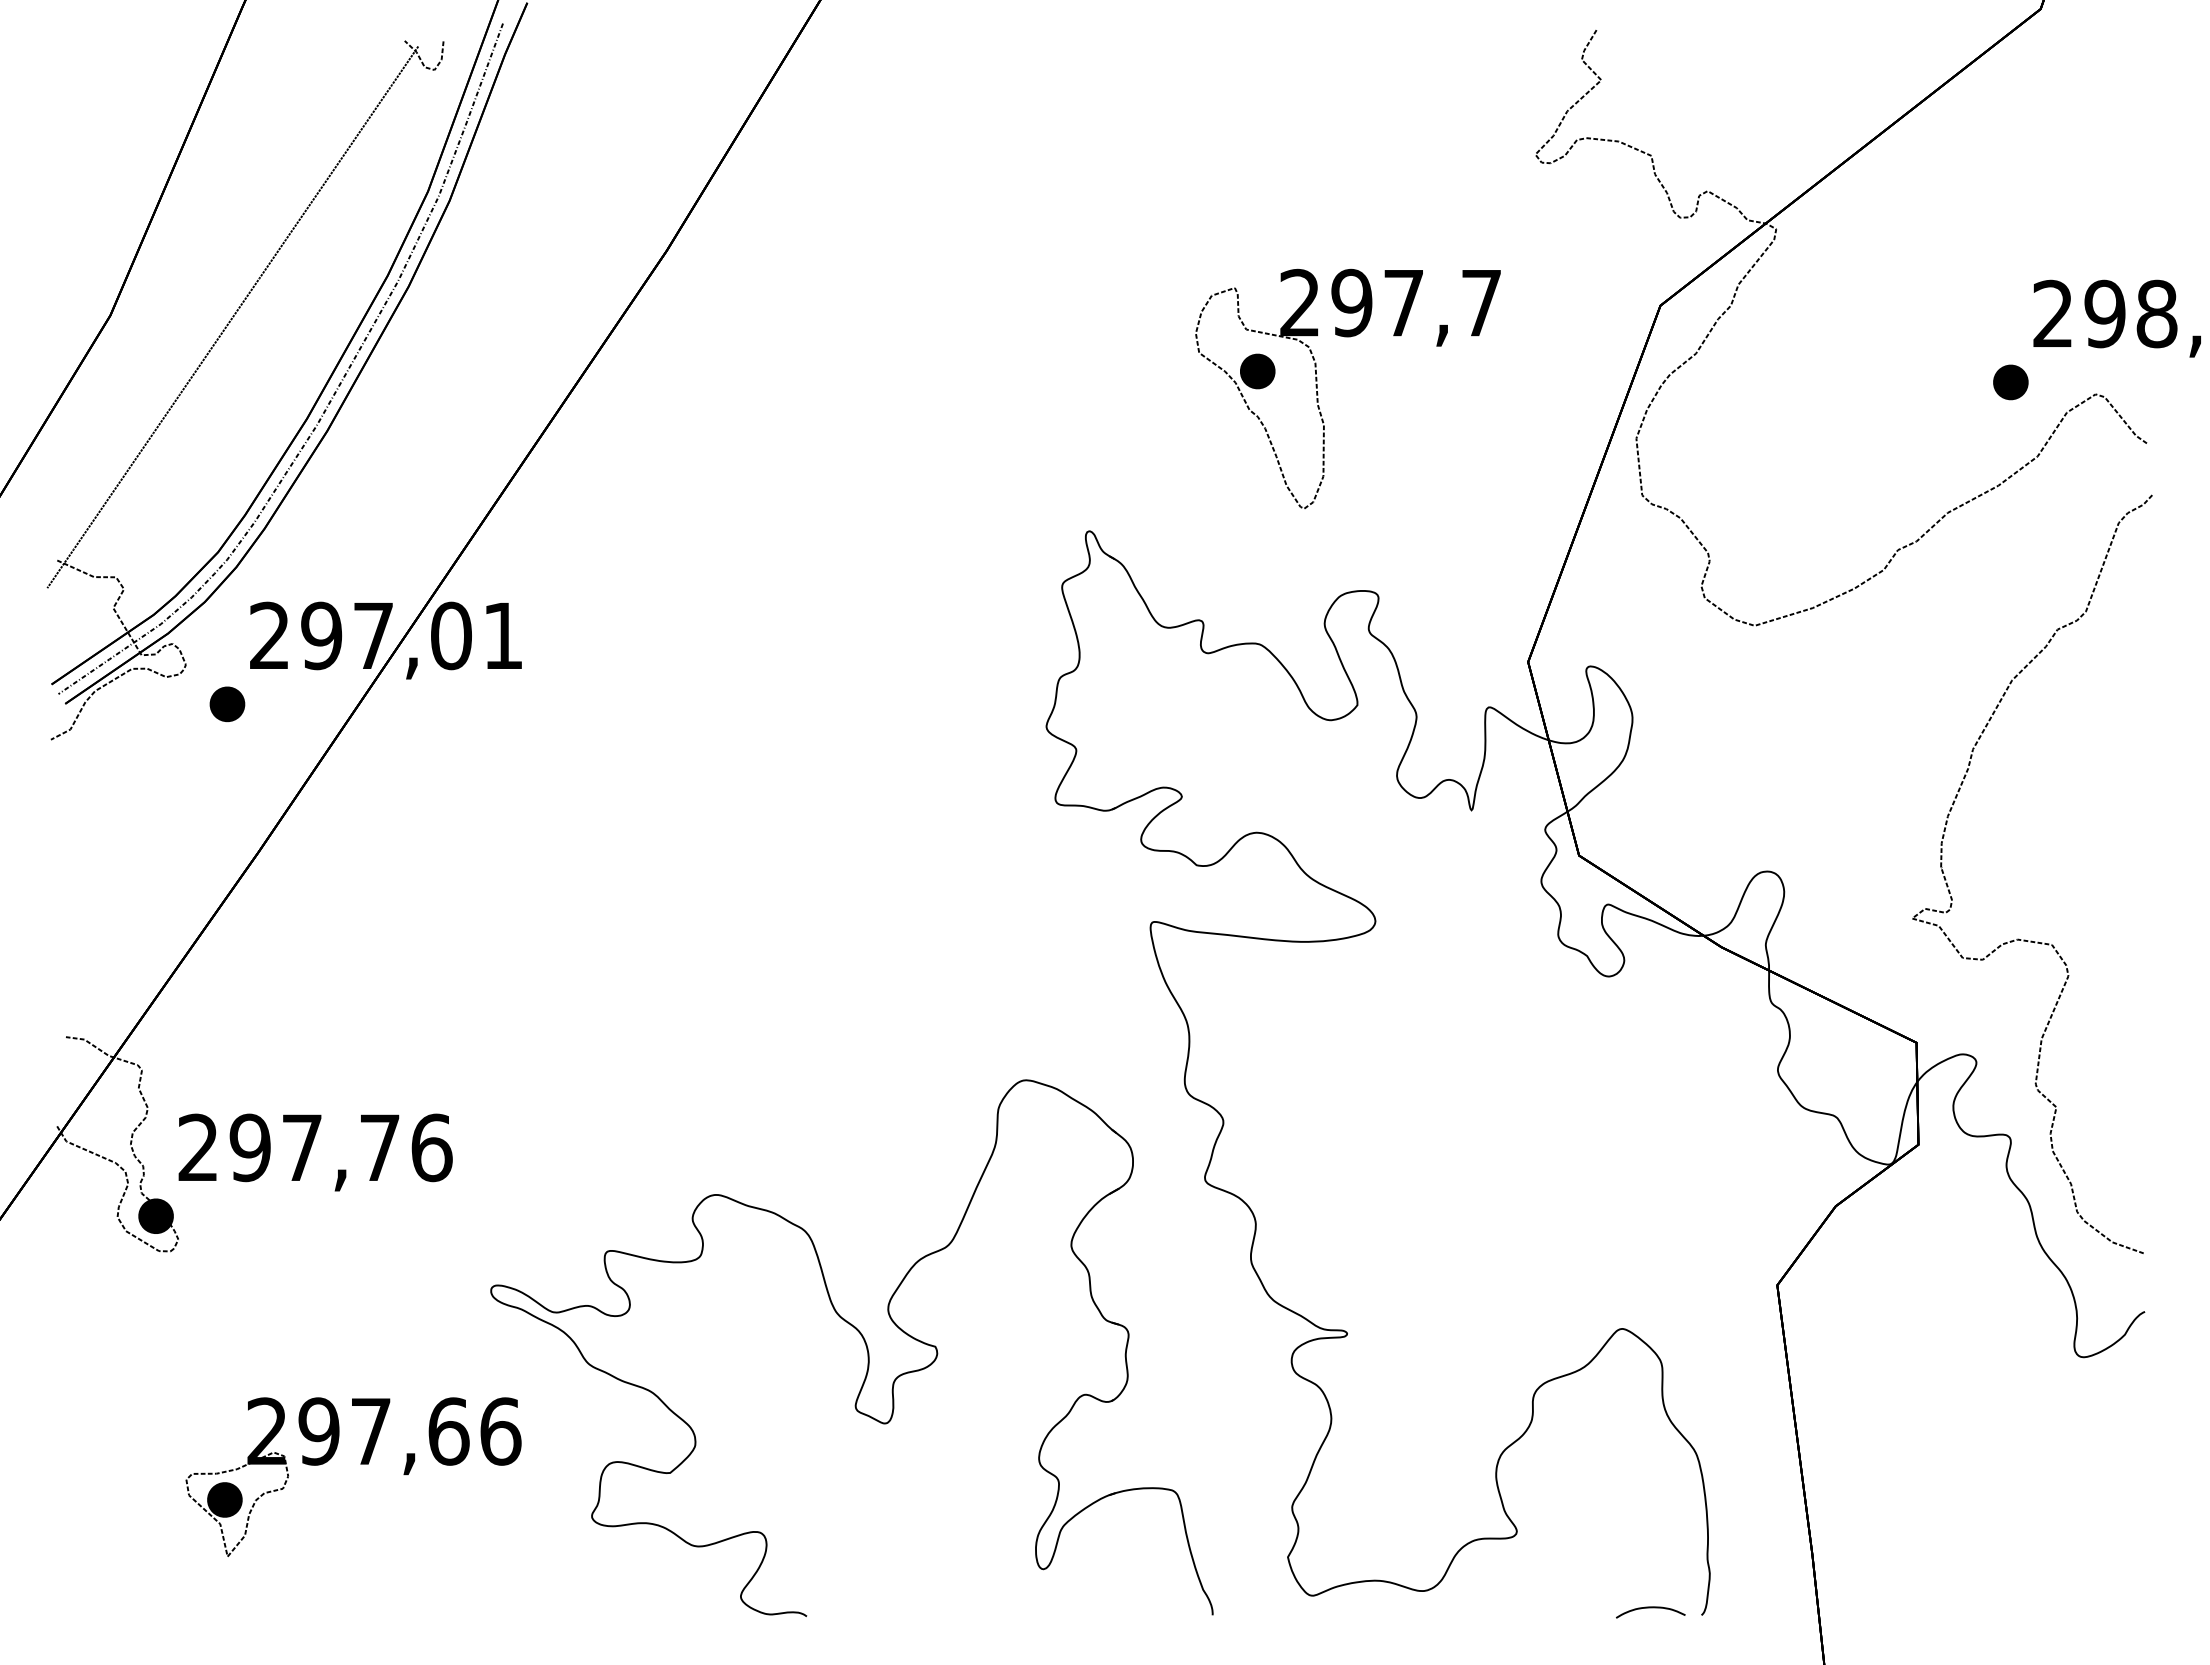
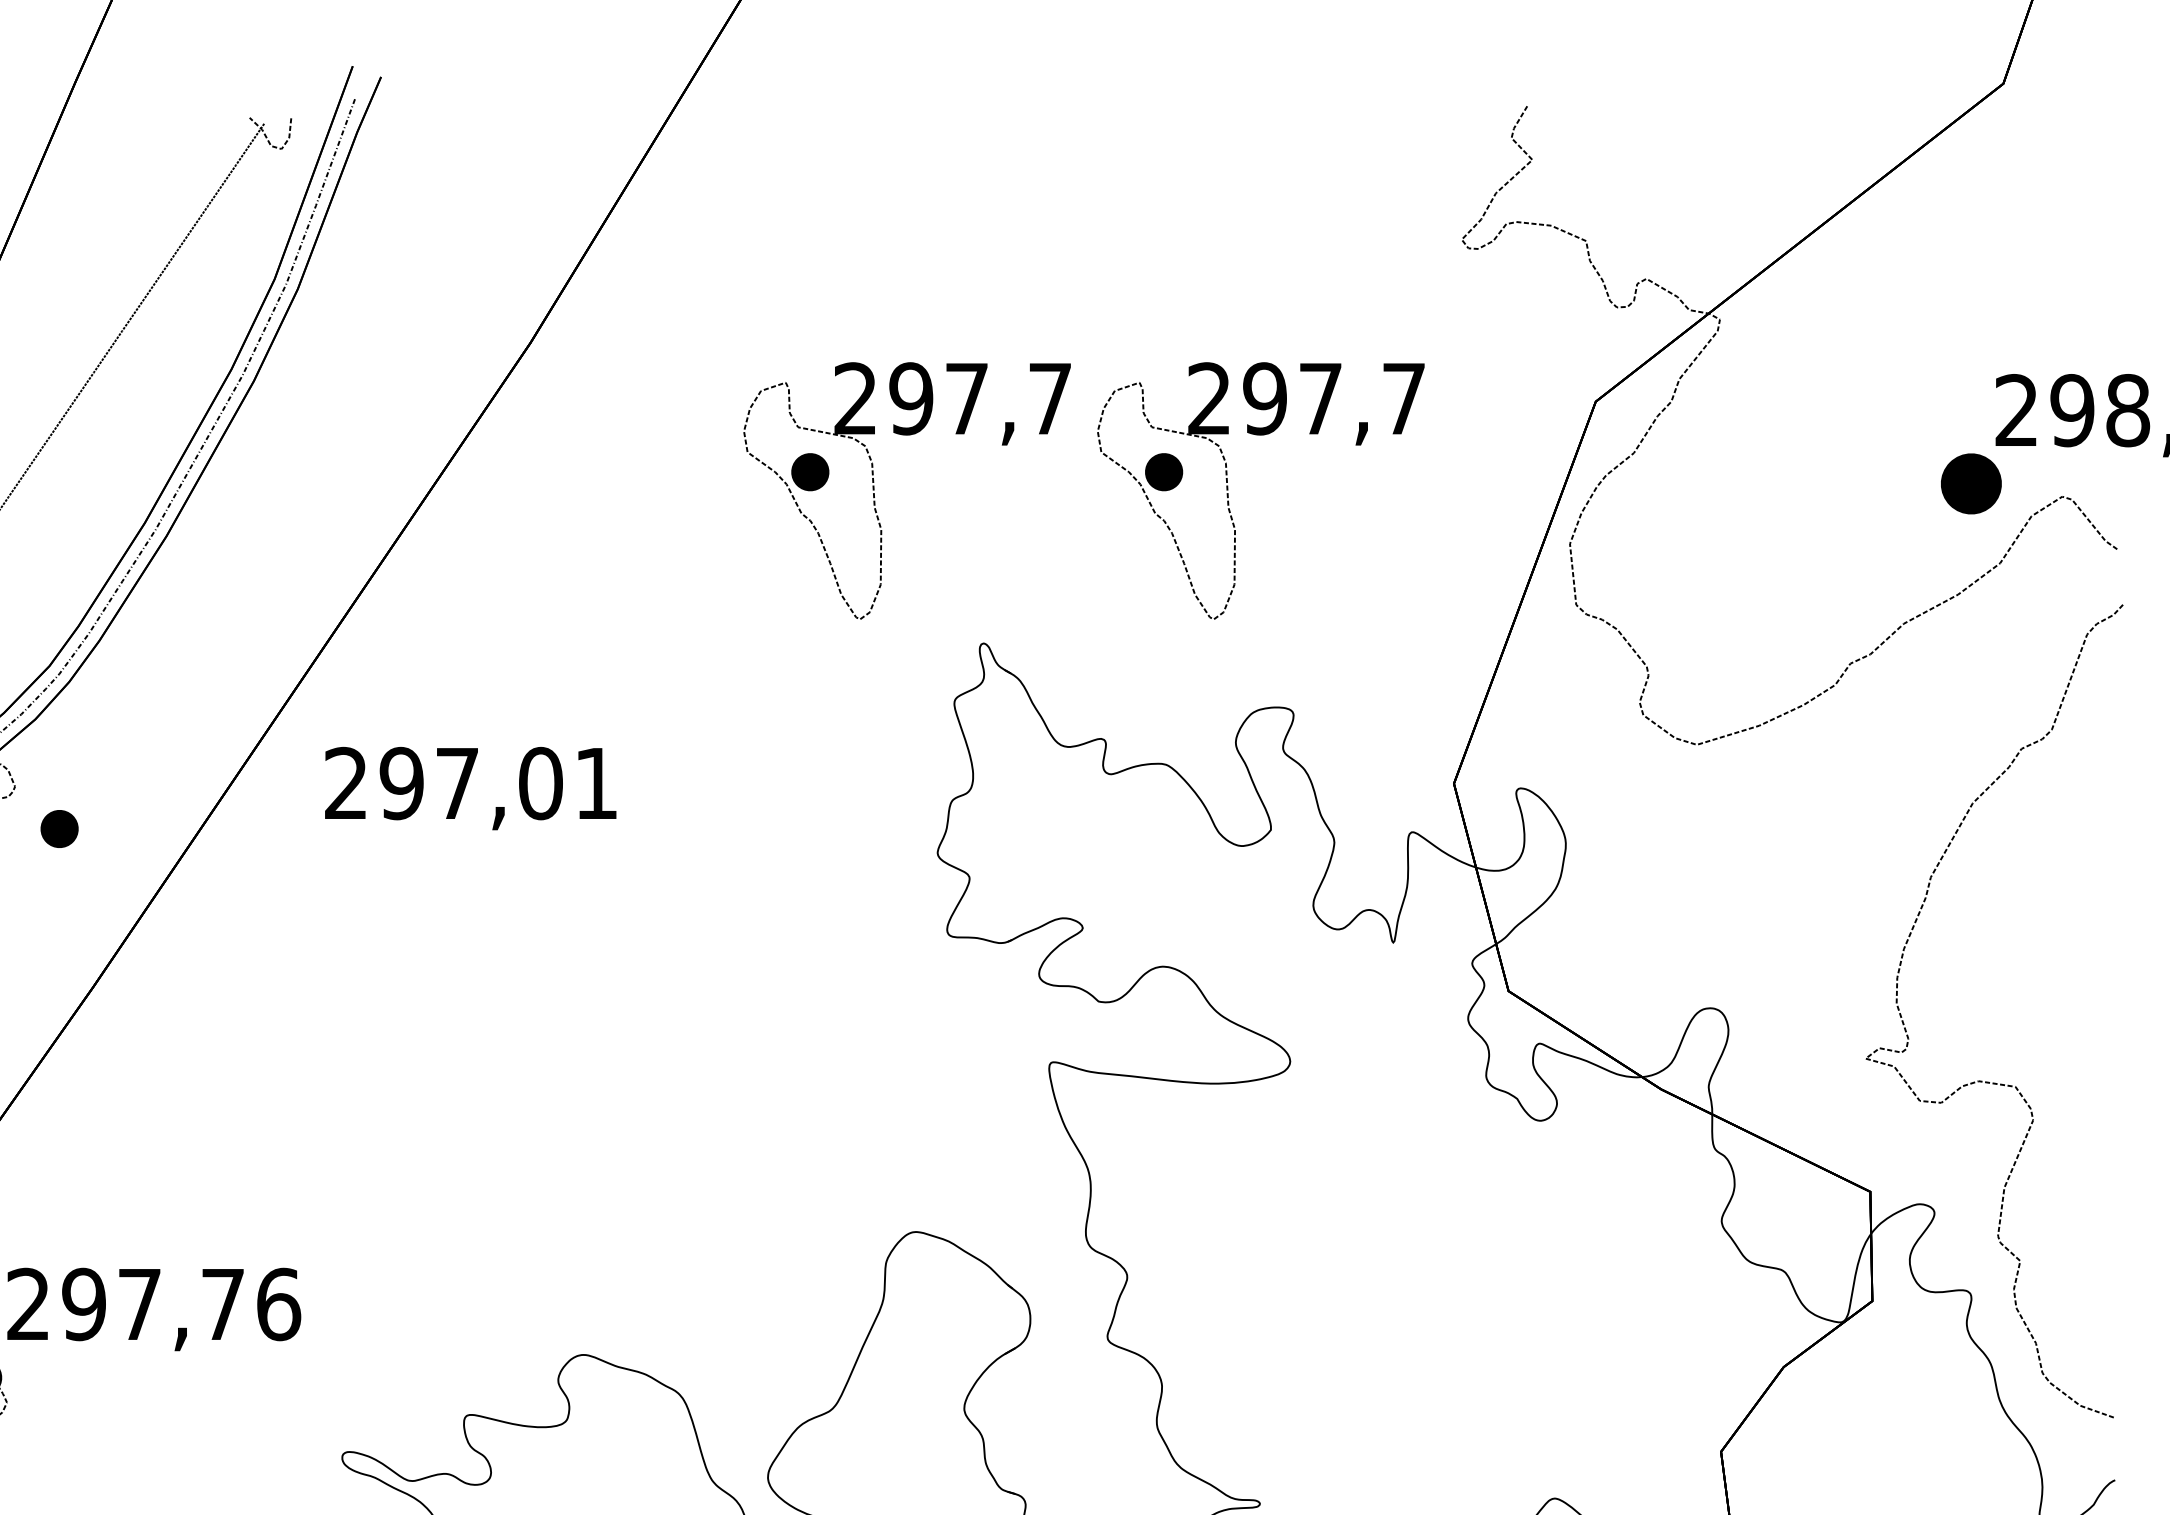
part: (2010, 382) -> (1971, 484), size x1.6
part: (988, 393) -> (875, 495), added
text: (385, 640) -> (470, 788), moved

